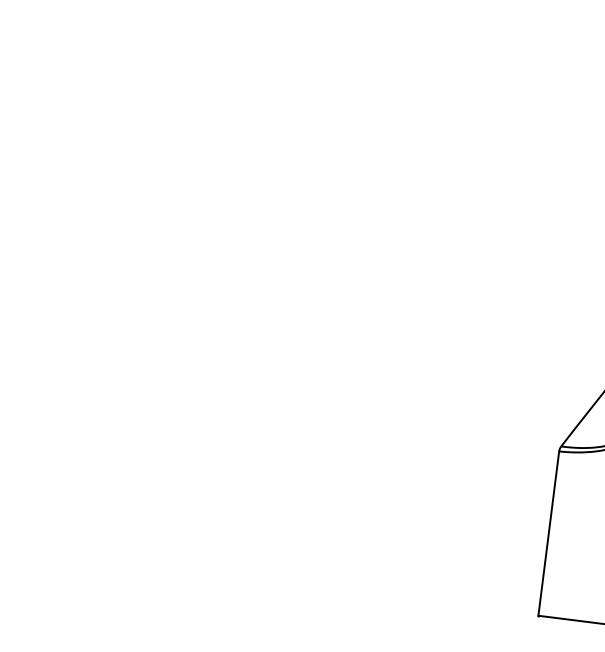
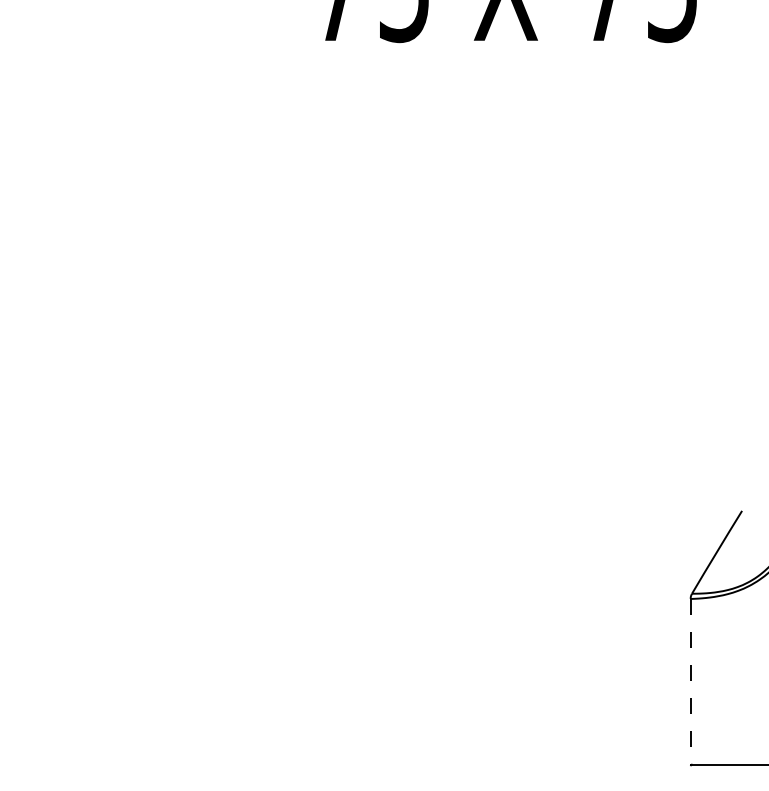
line: (548, 533) -> (690, 681), solid -> dashed

